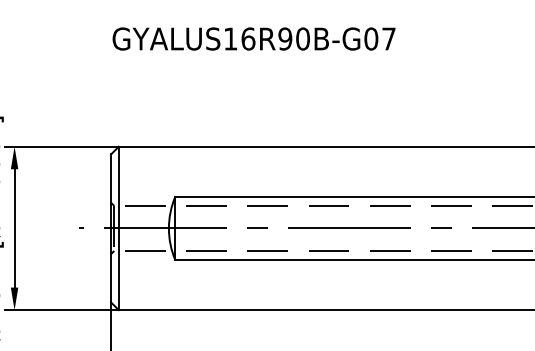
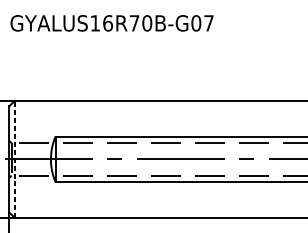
text: (285, 38) -> (134, 22), GYALUS16R90B-G07 -> GYALUS16R70B-G07
line: (118, 228) -> (14, 159), solid -> dashed

